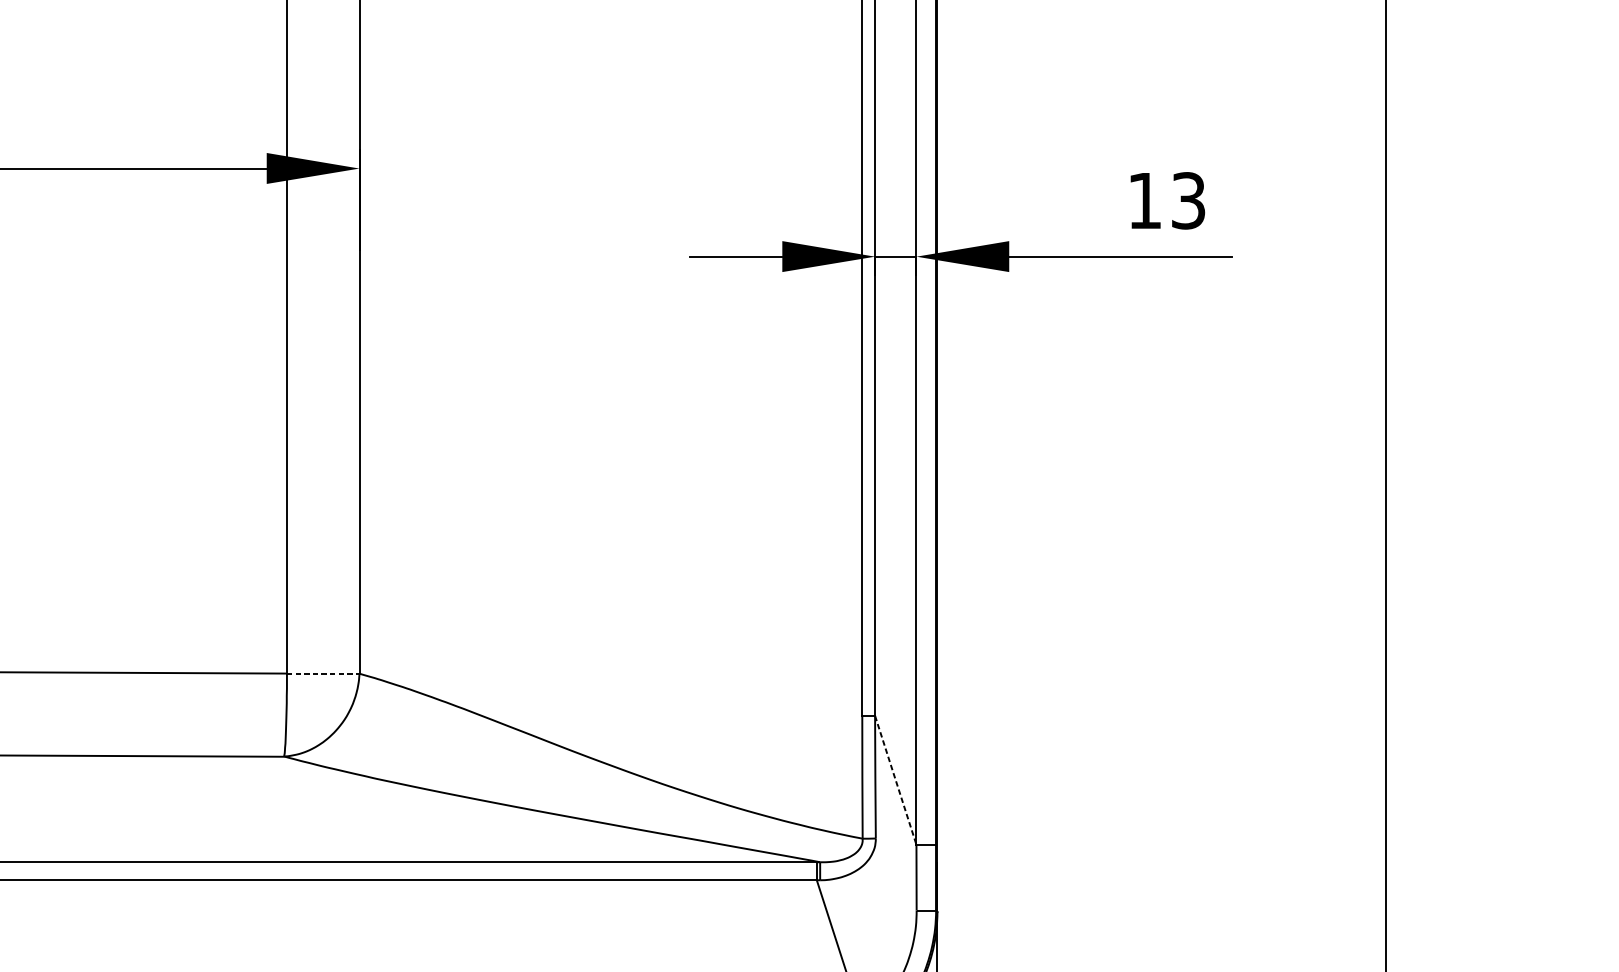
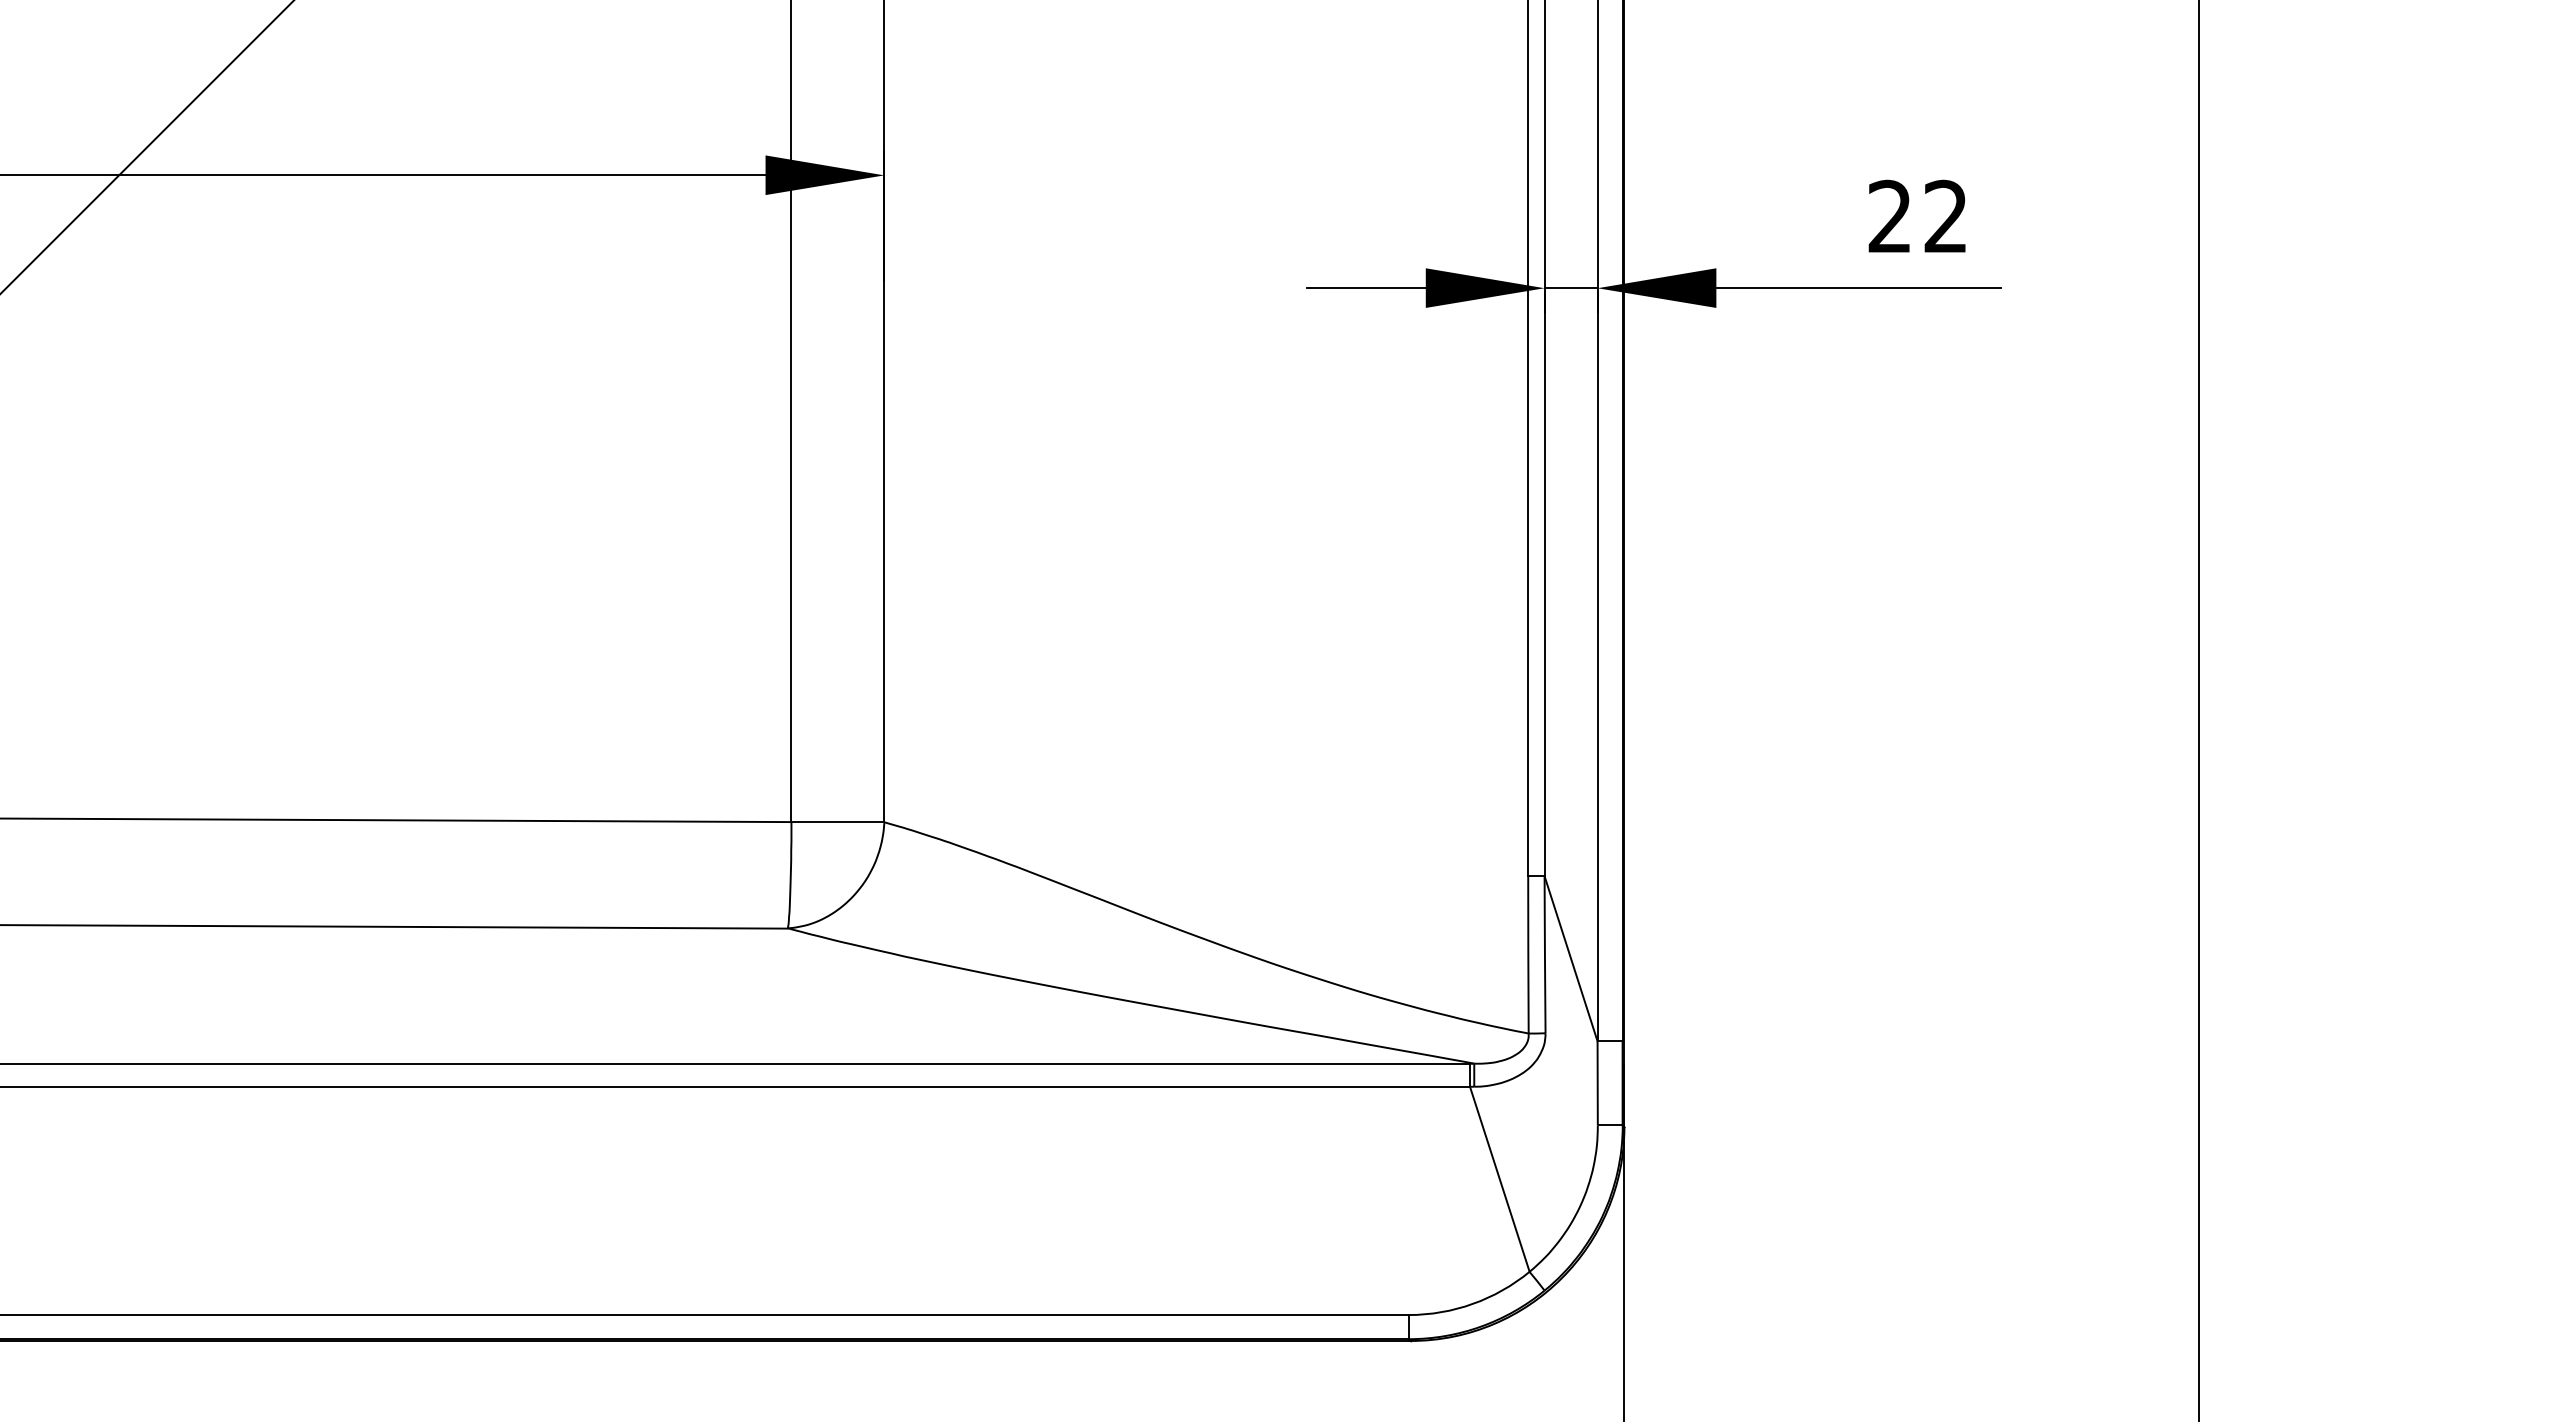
text: (1166, 200) -> (1917, 216), 13 -> 22
line: (323, 673) -> (838, 822), dashed -> solid
line: (896, 780) -> (1571, 958), dashed -> solid

